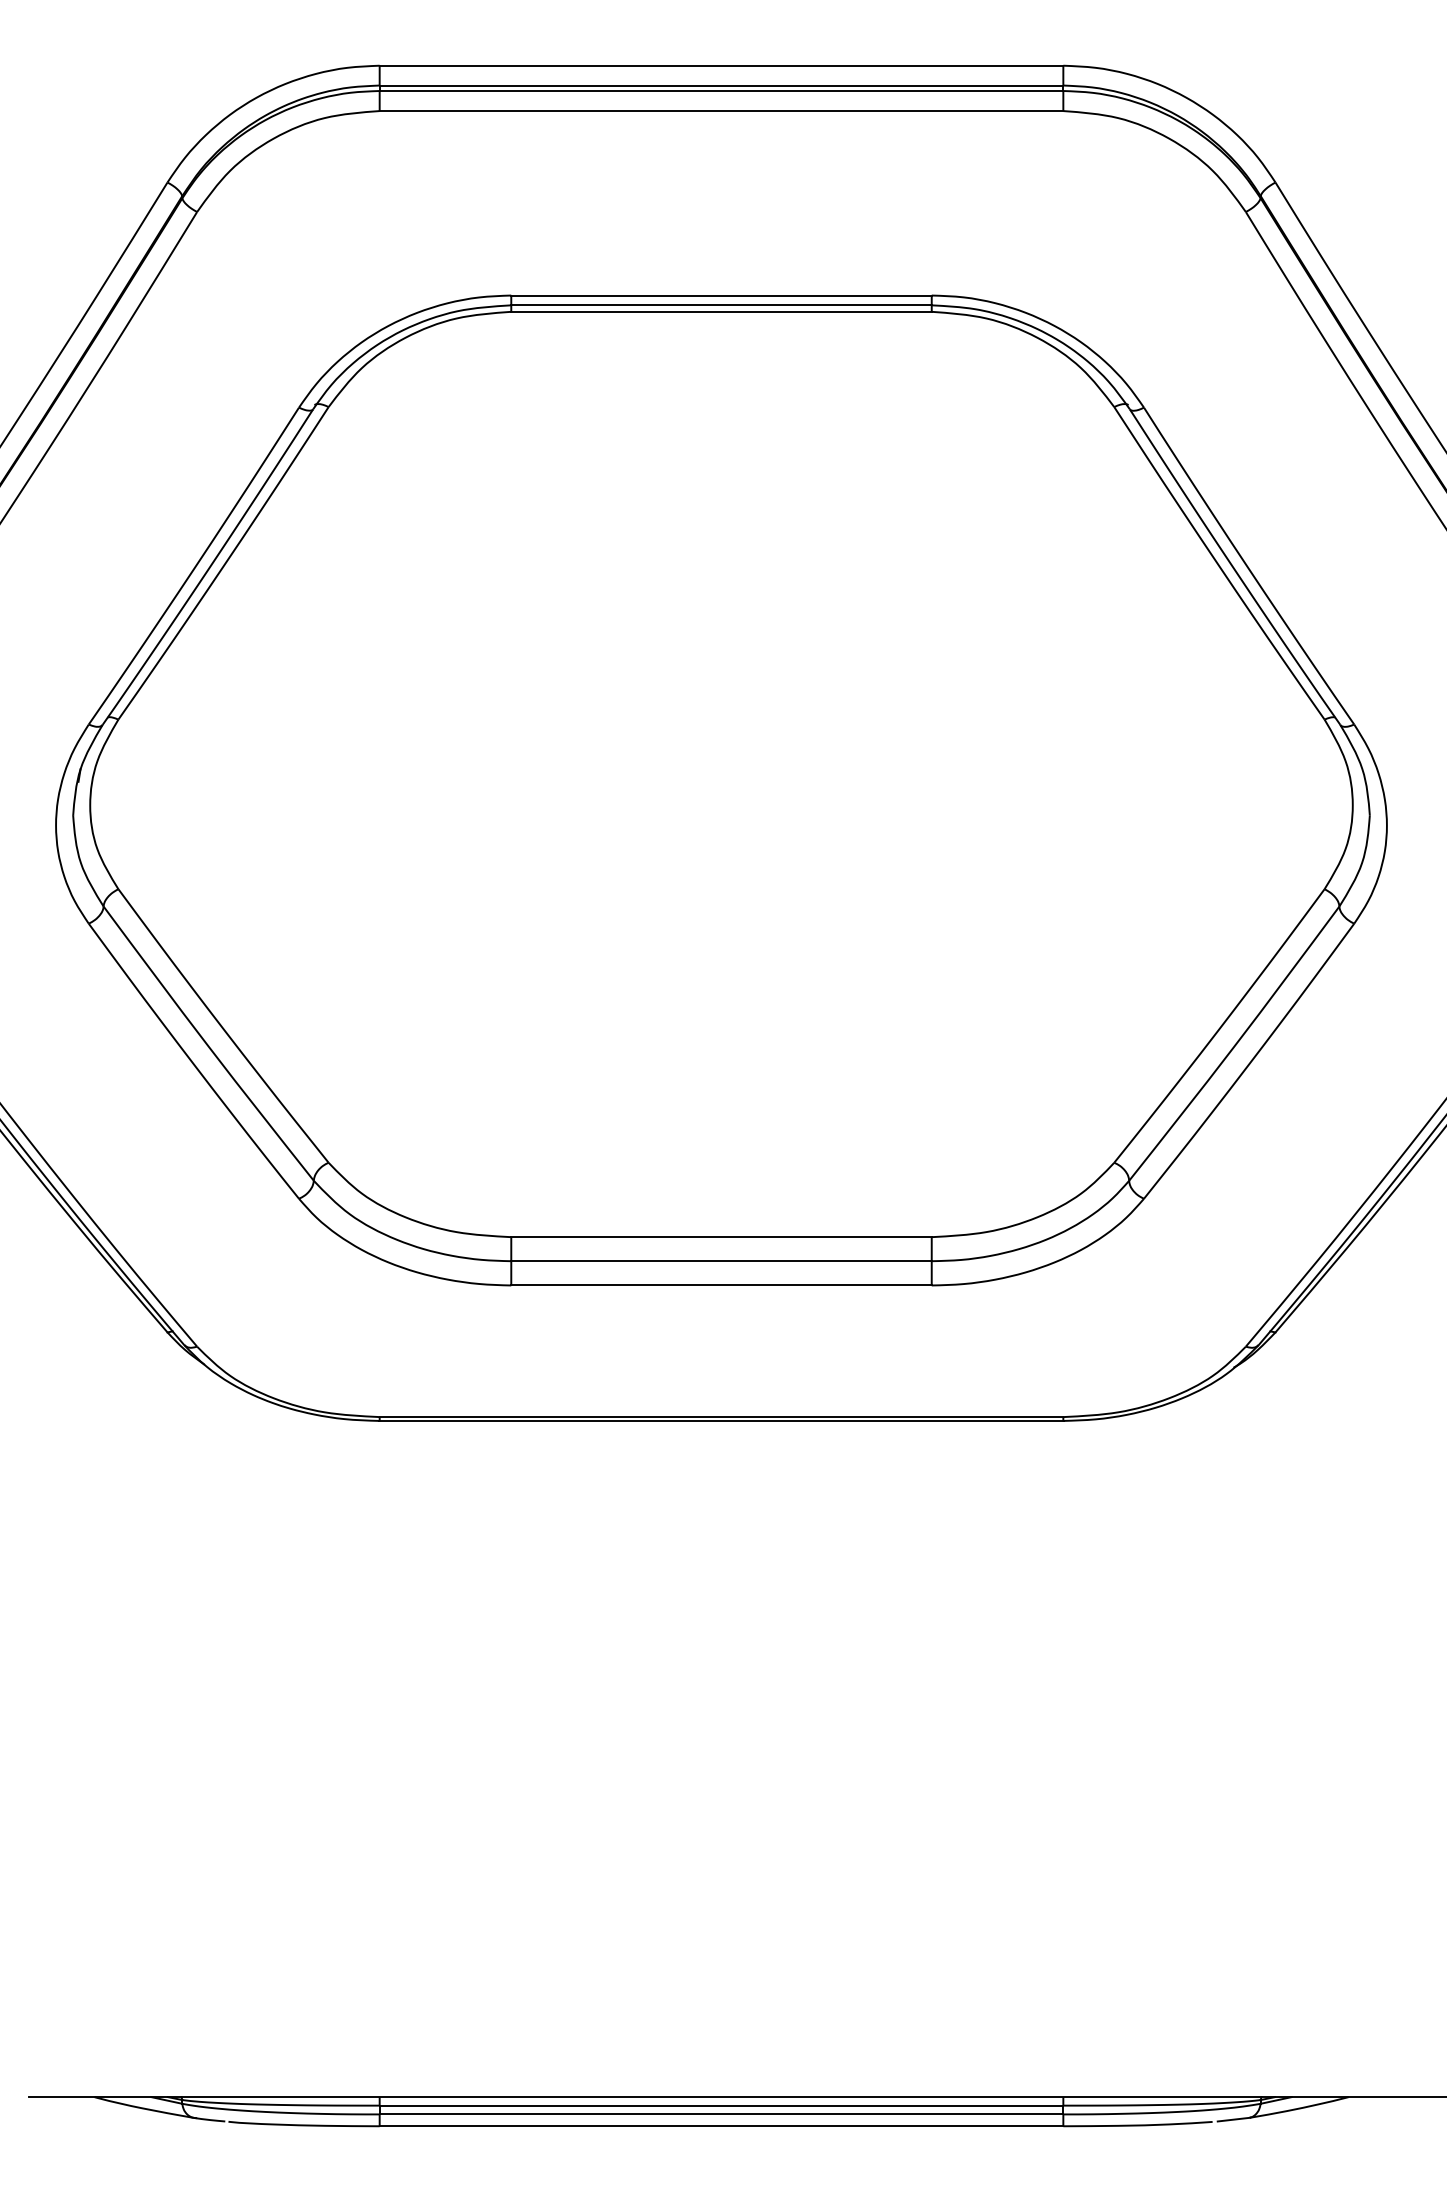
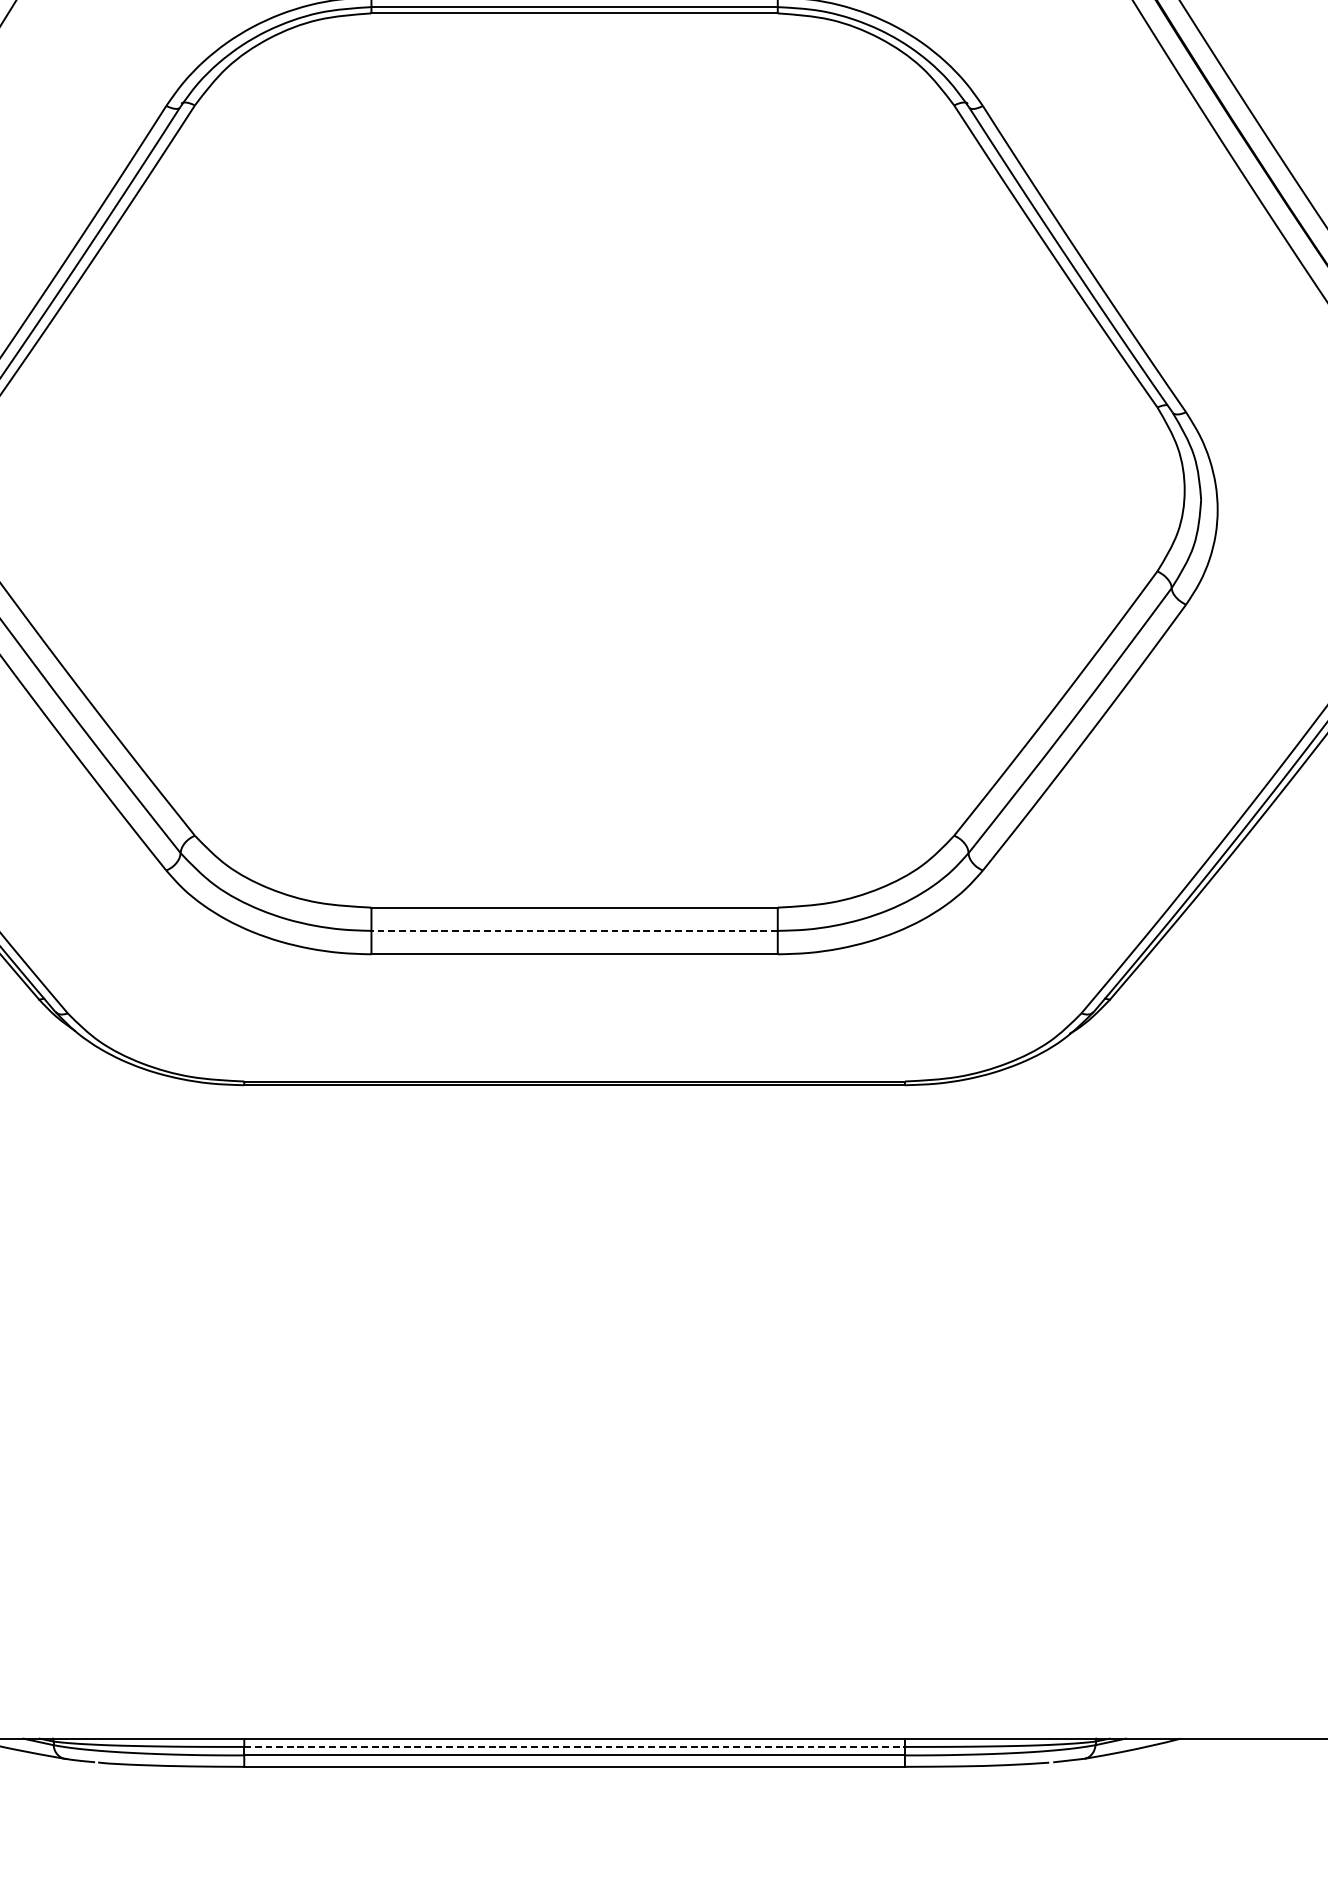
line: (721, 1261) -> (574, 931), solid -> dashed
line: (721, 2105) -> (574, 1746), solid -> dashed

